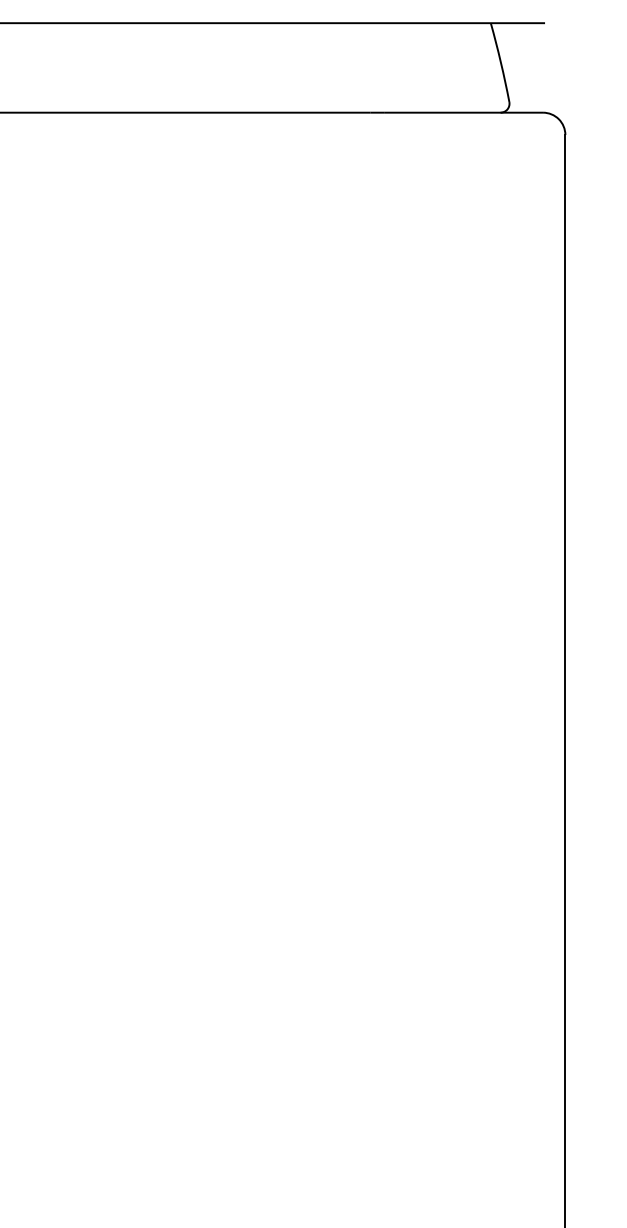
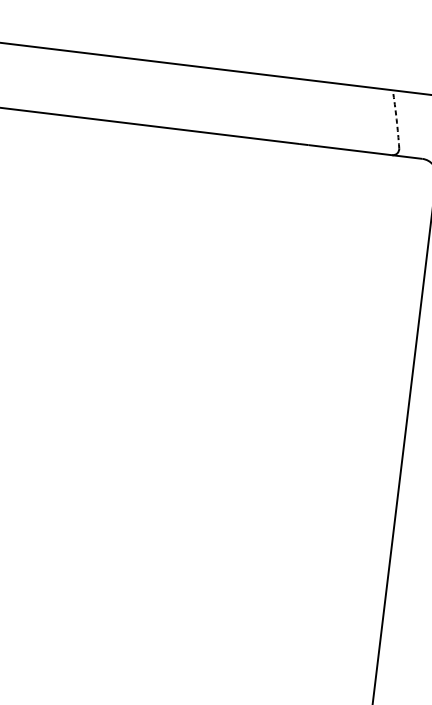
arc: (500, 62) -> (396, 119), solid -> dashed

